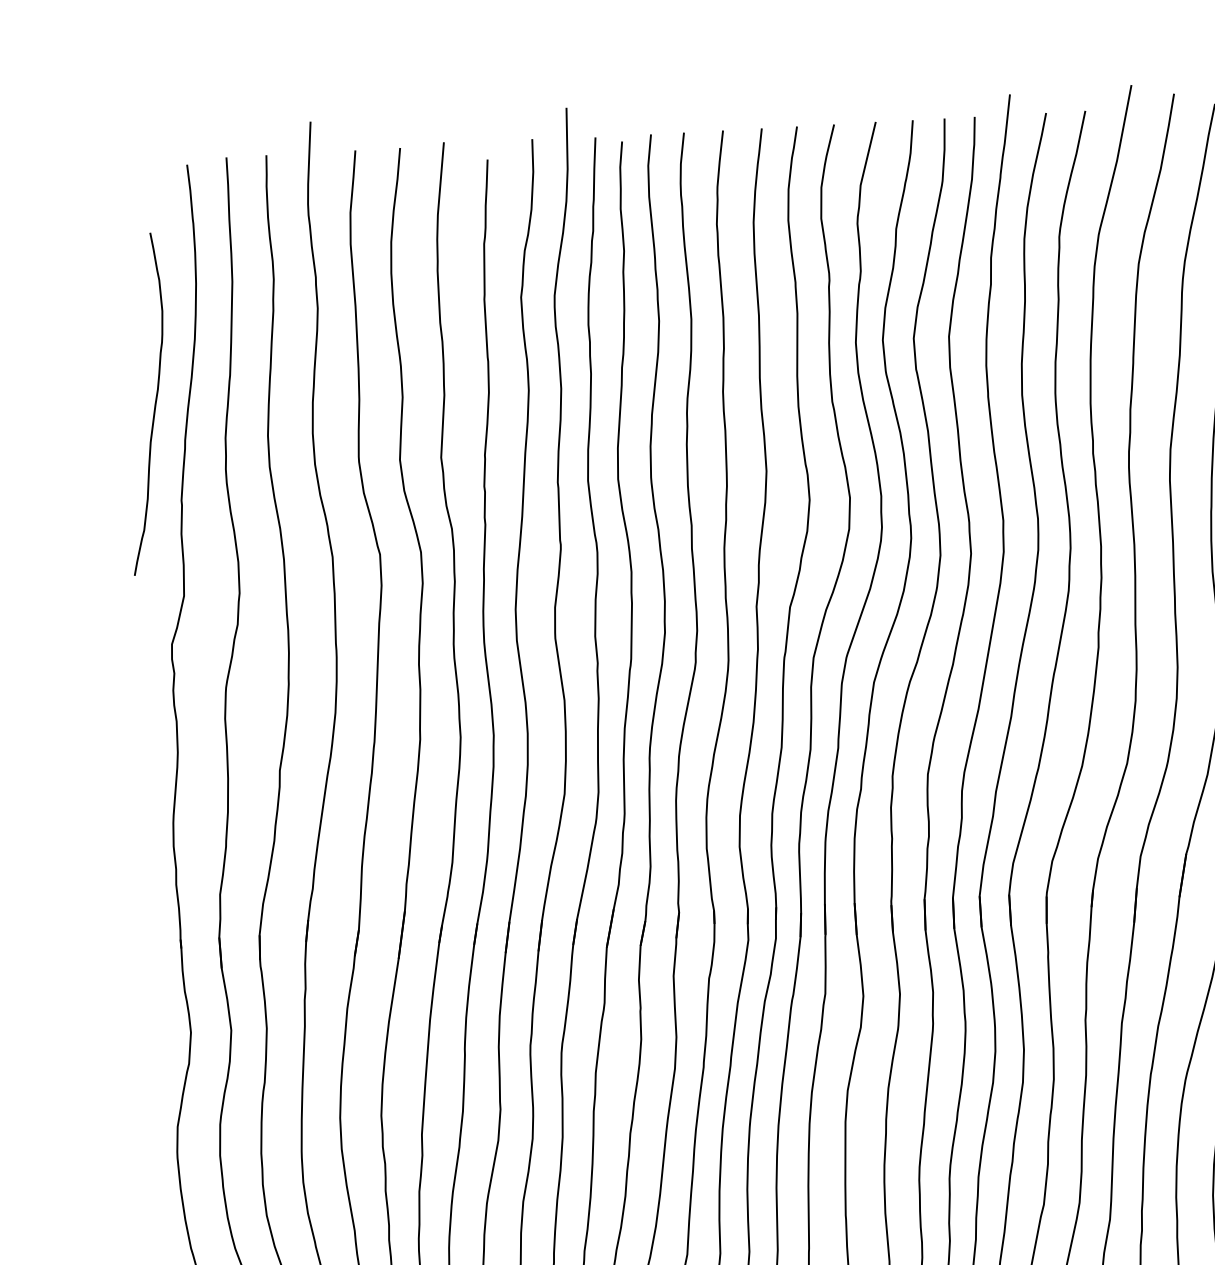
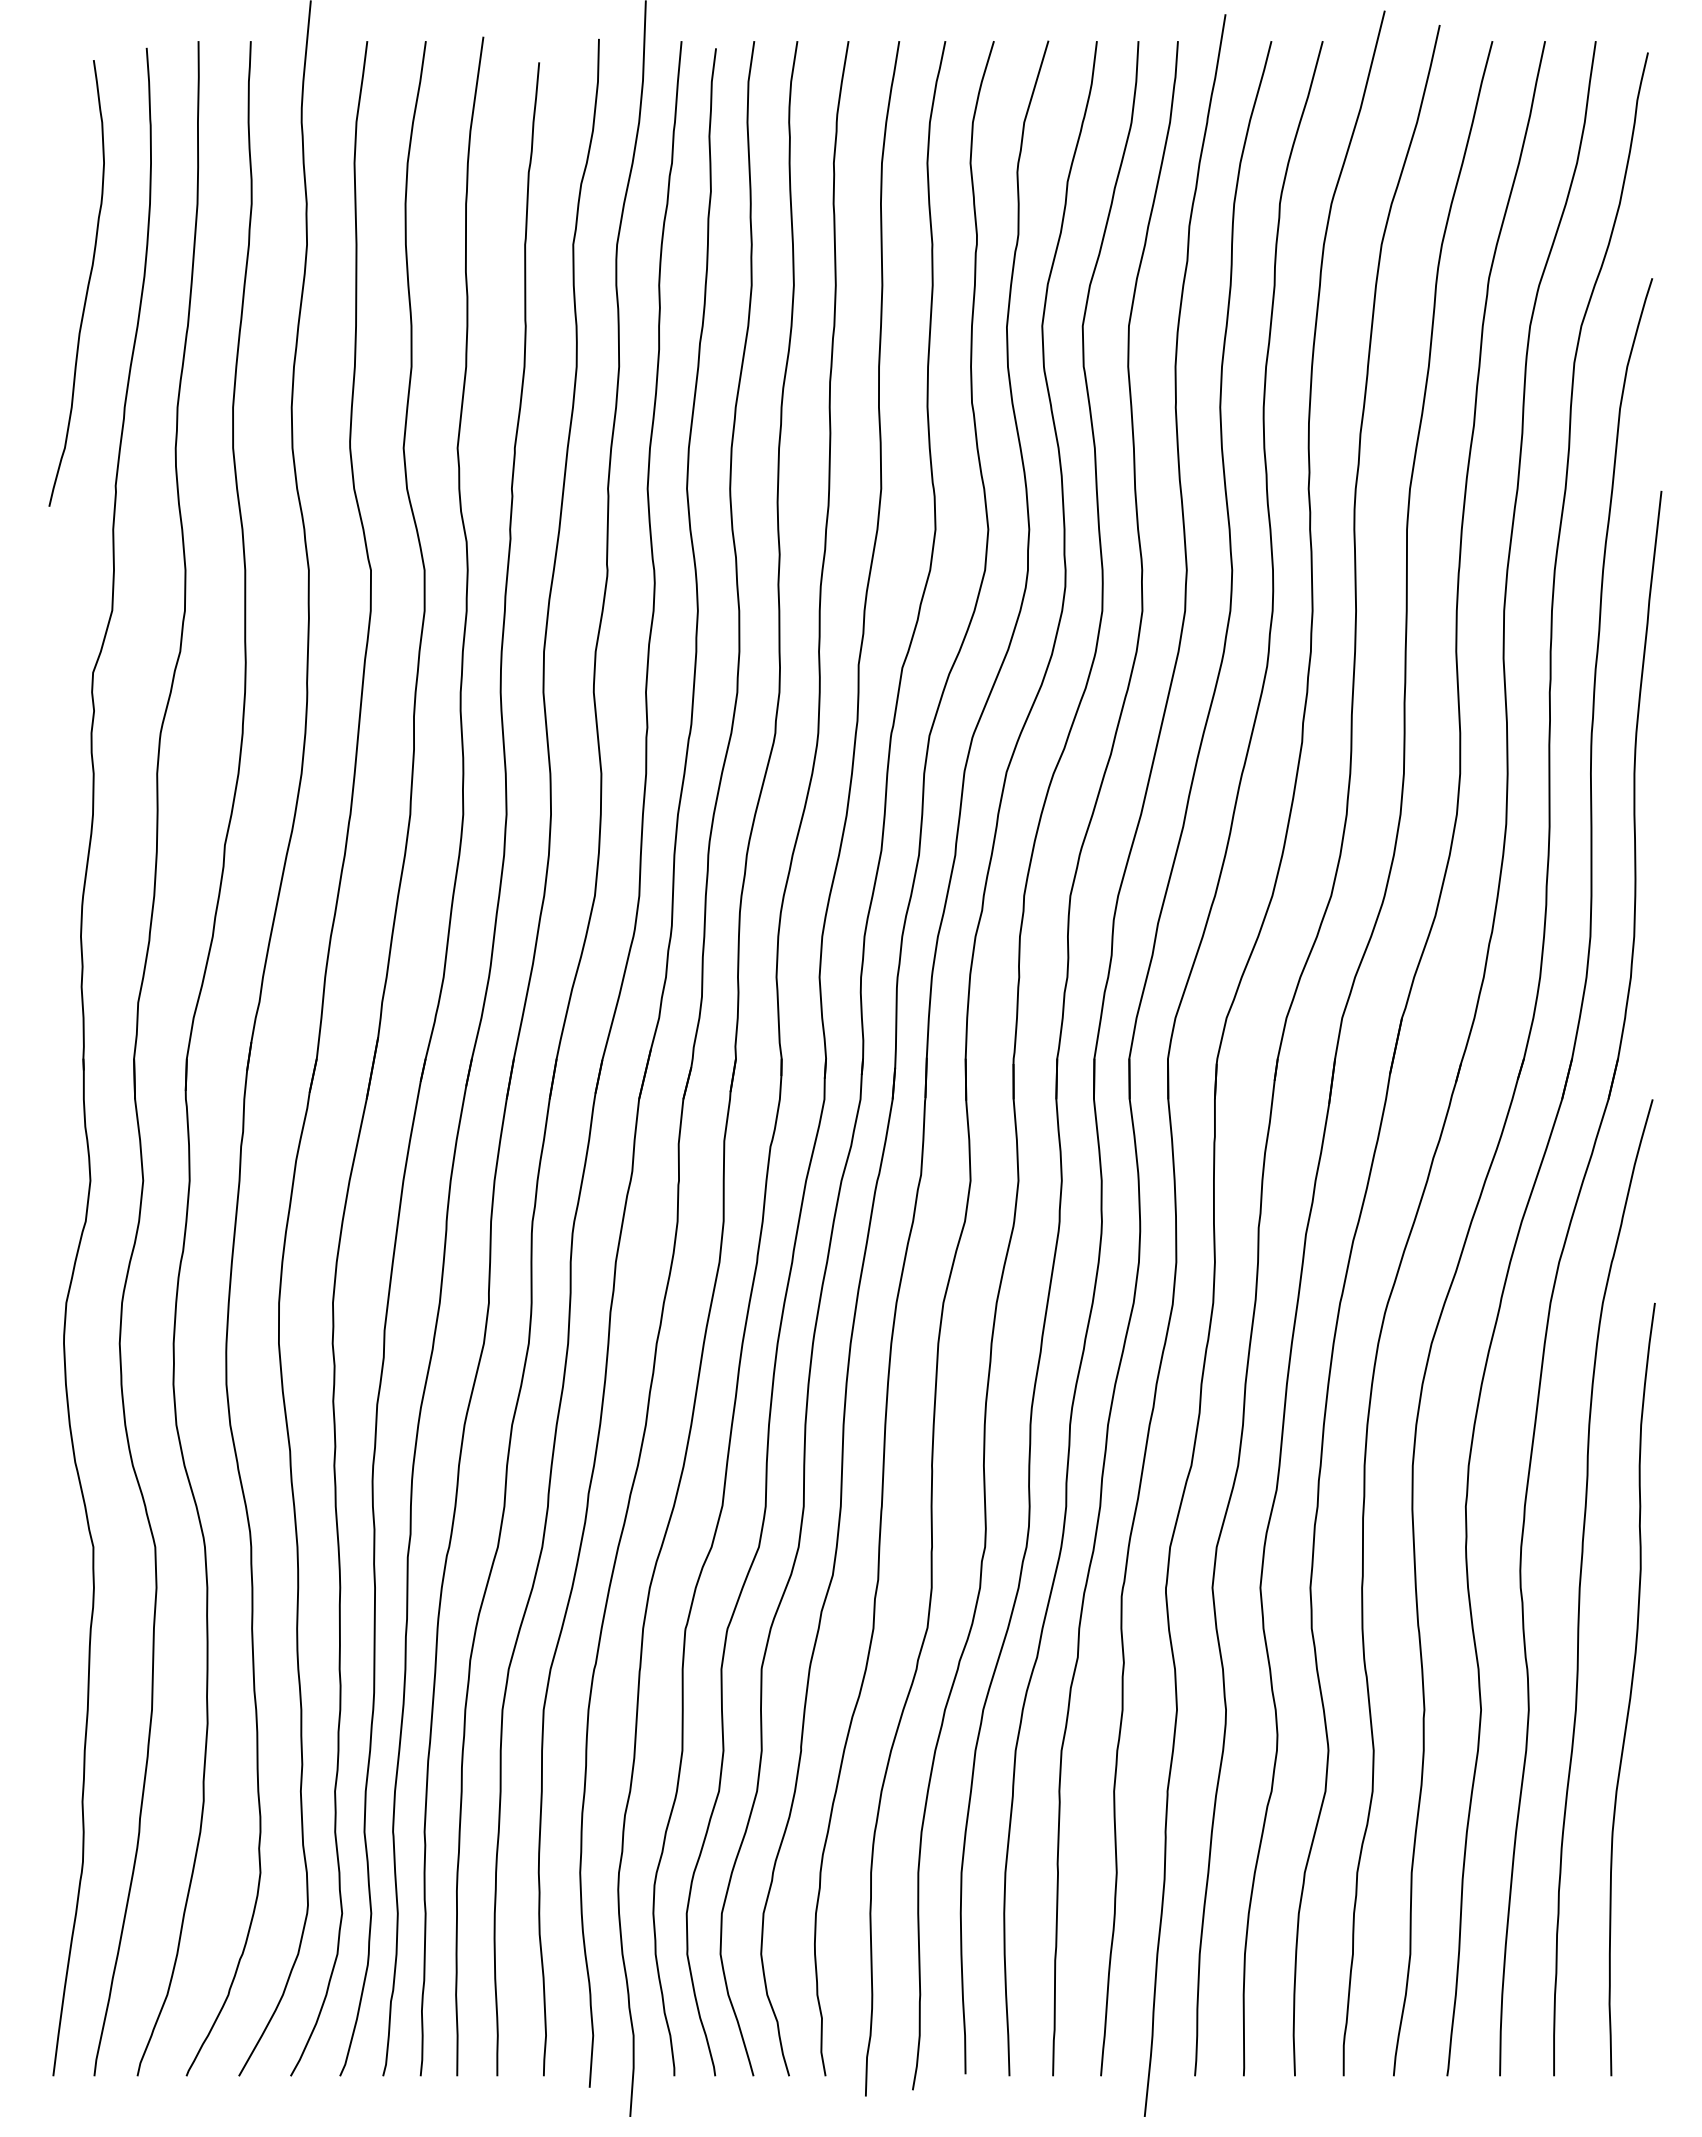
curve: (154, 403) -> (87, 283), moved

